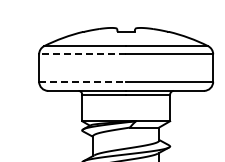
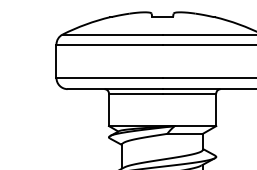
line: (82, 54) -> (109, 44), dashed -> solid
line: (82, 81) -> (109, 77), dashed -> solid

